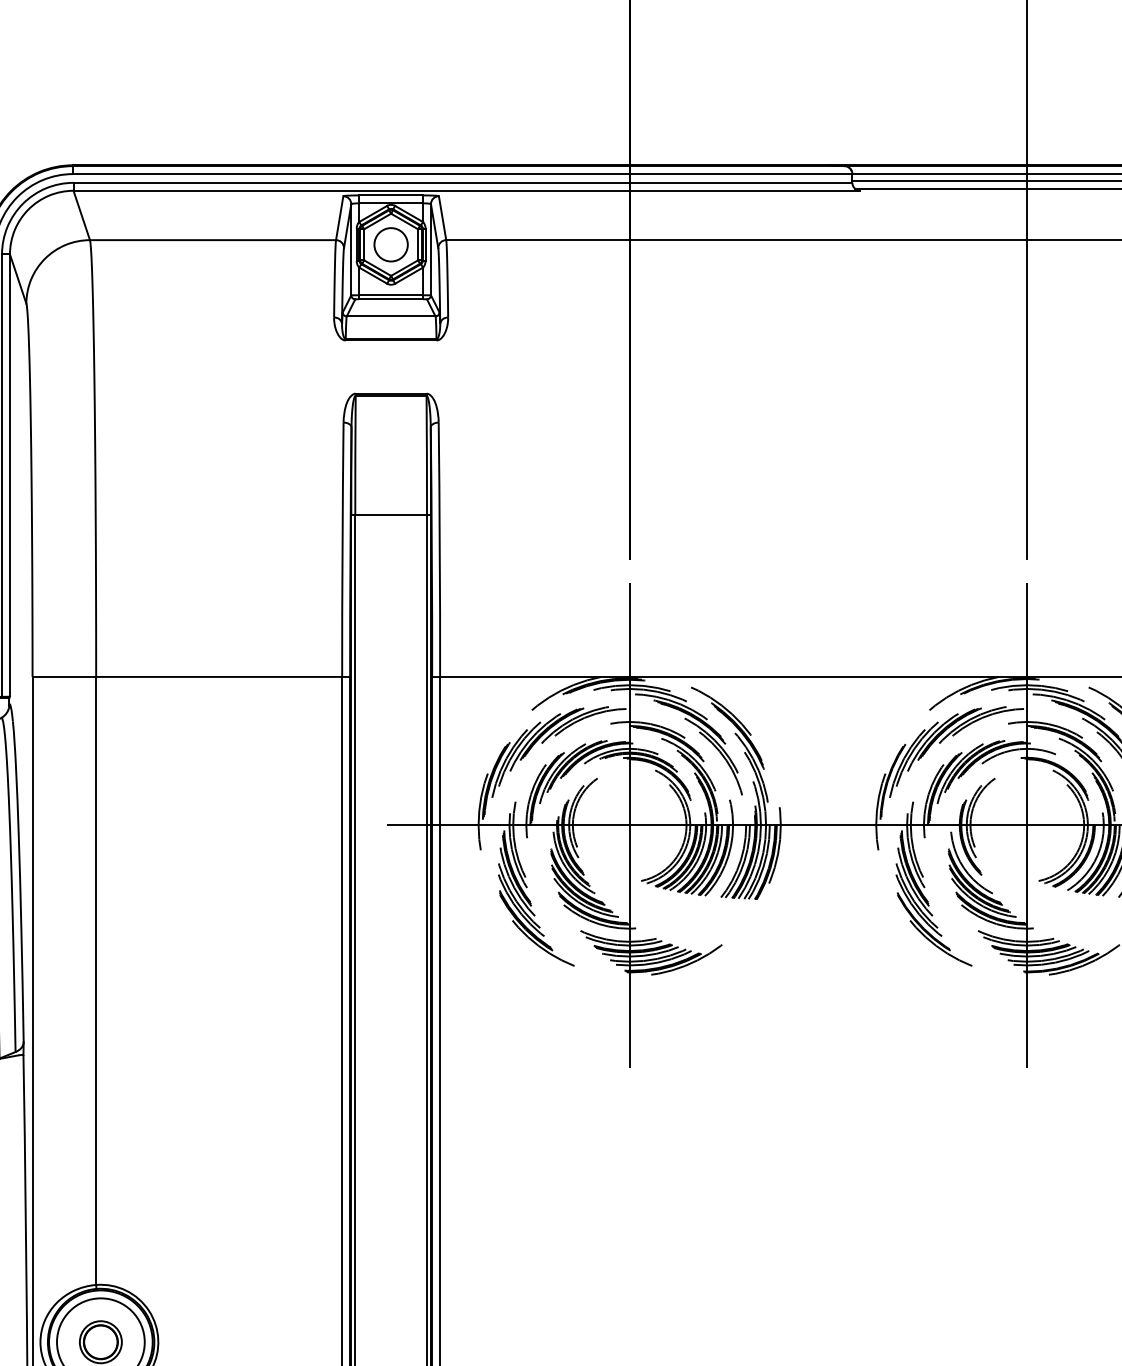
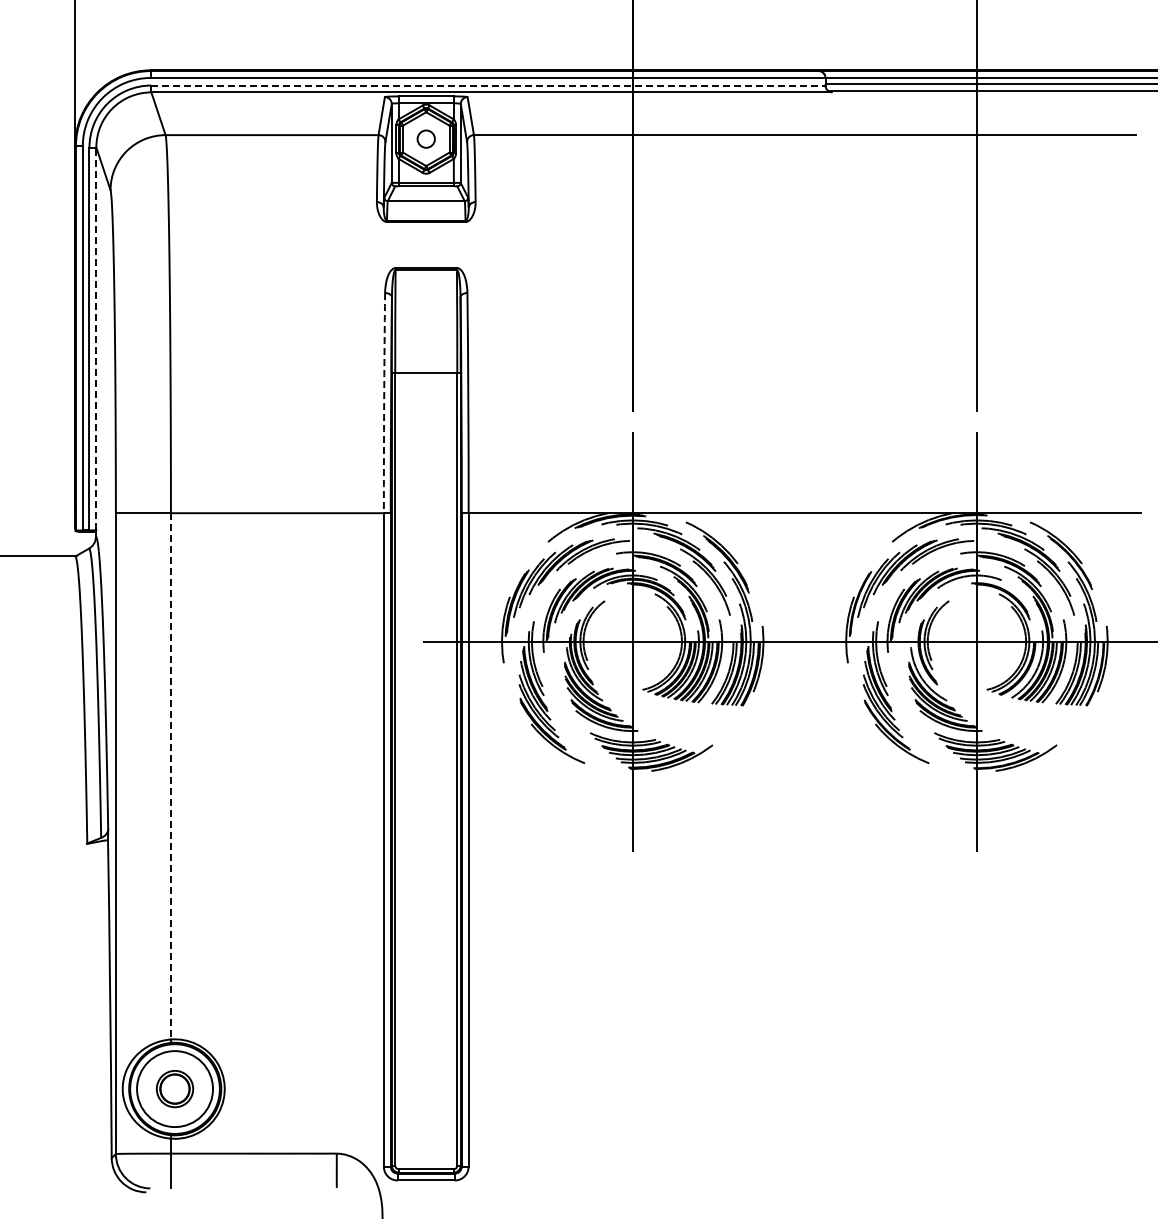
line: (463, 182) -> (488, 85), solid -> dashed
circle: (390, 244) -> (425, 138), size x0.6
line: (10, 475) -> (96, 338), solid -> dashed
arc: (342, 550) -> (384, 403), solid -> dashed
line: (95, 981) -> (170, 776), solid -> dashed

